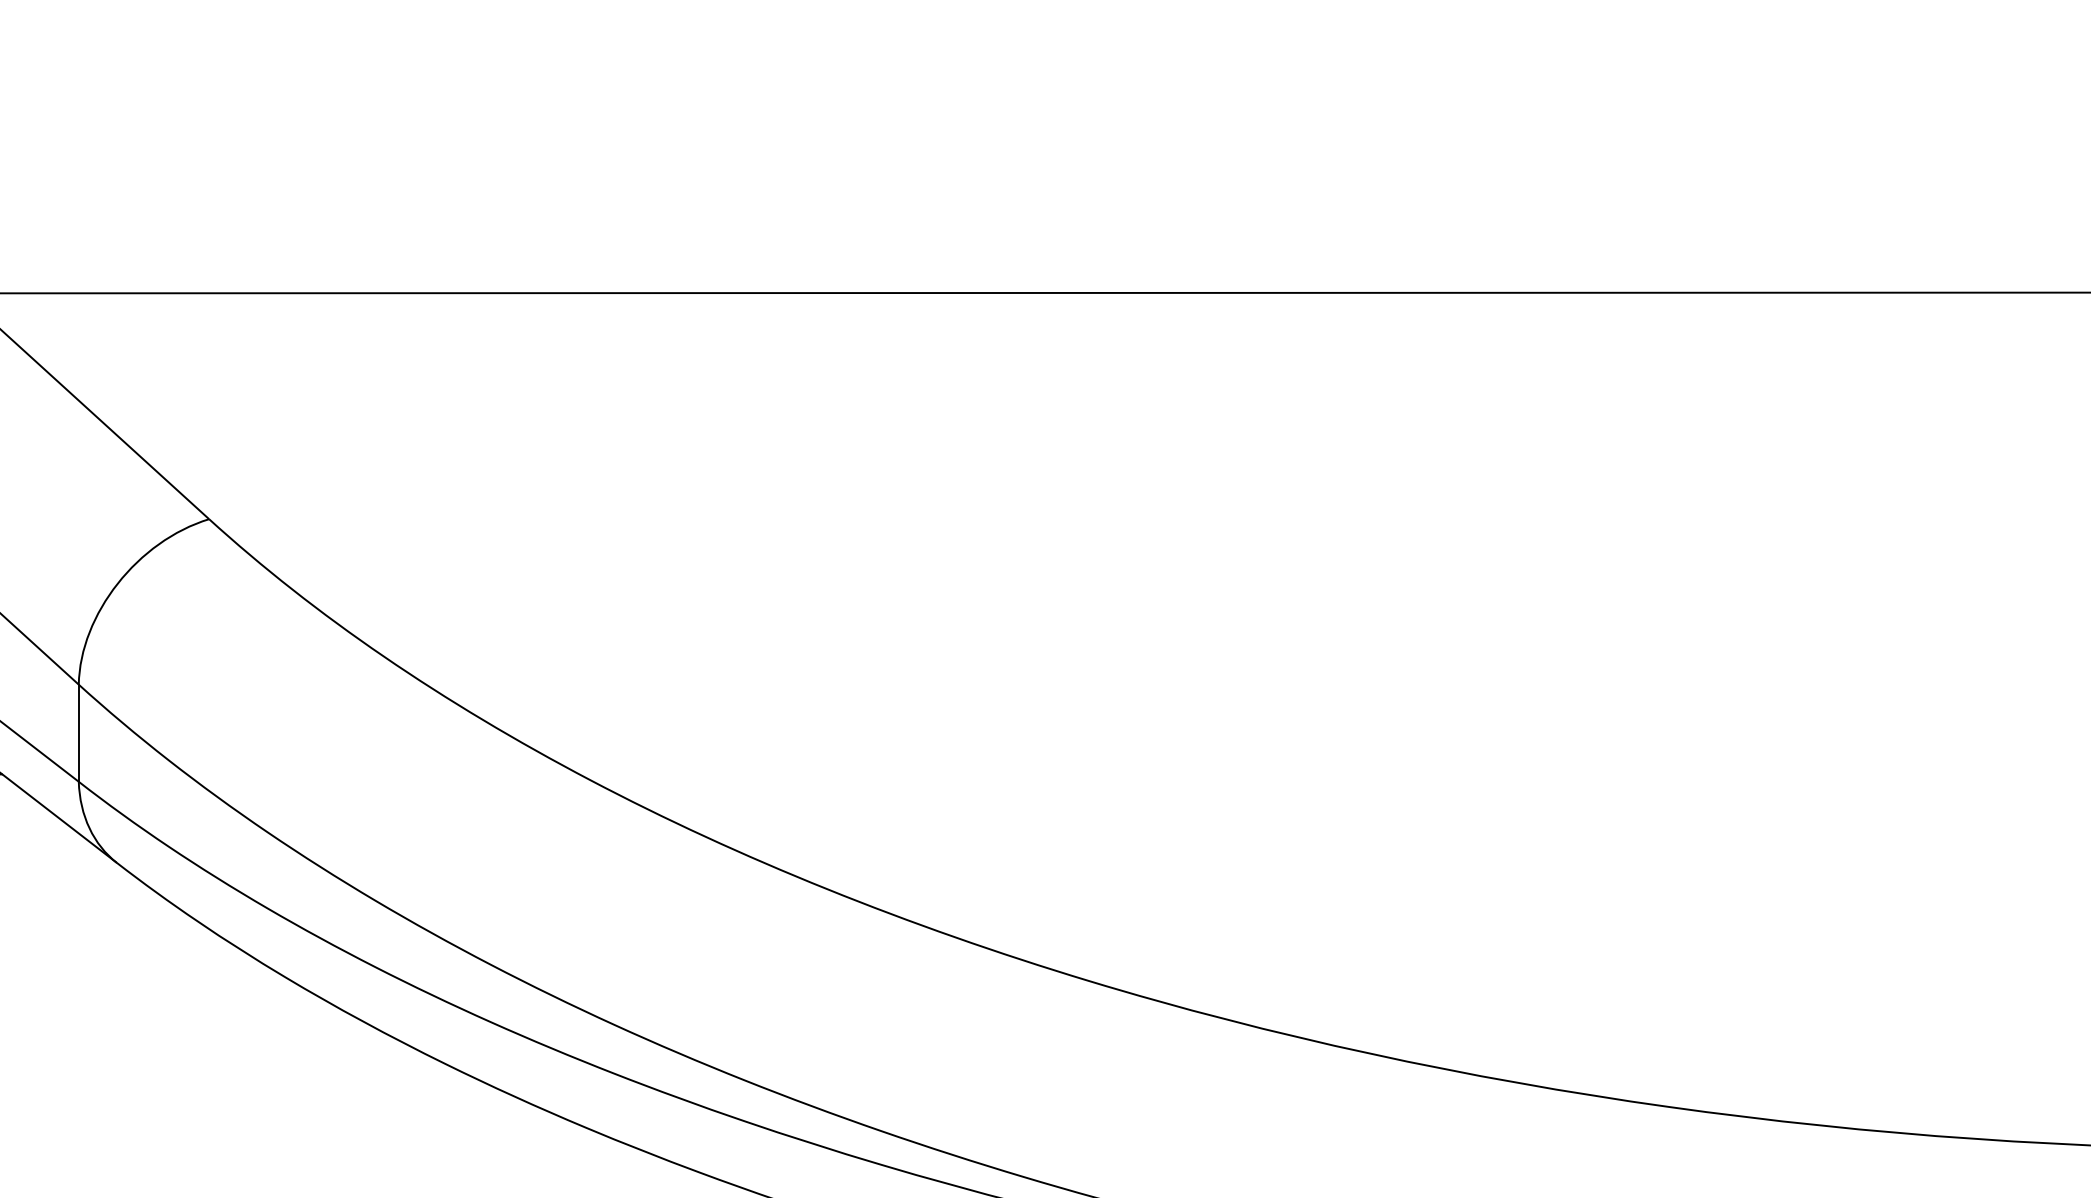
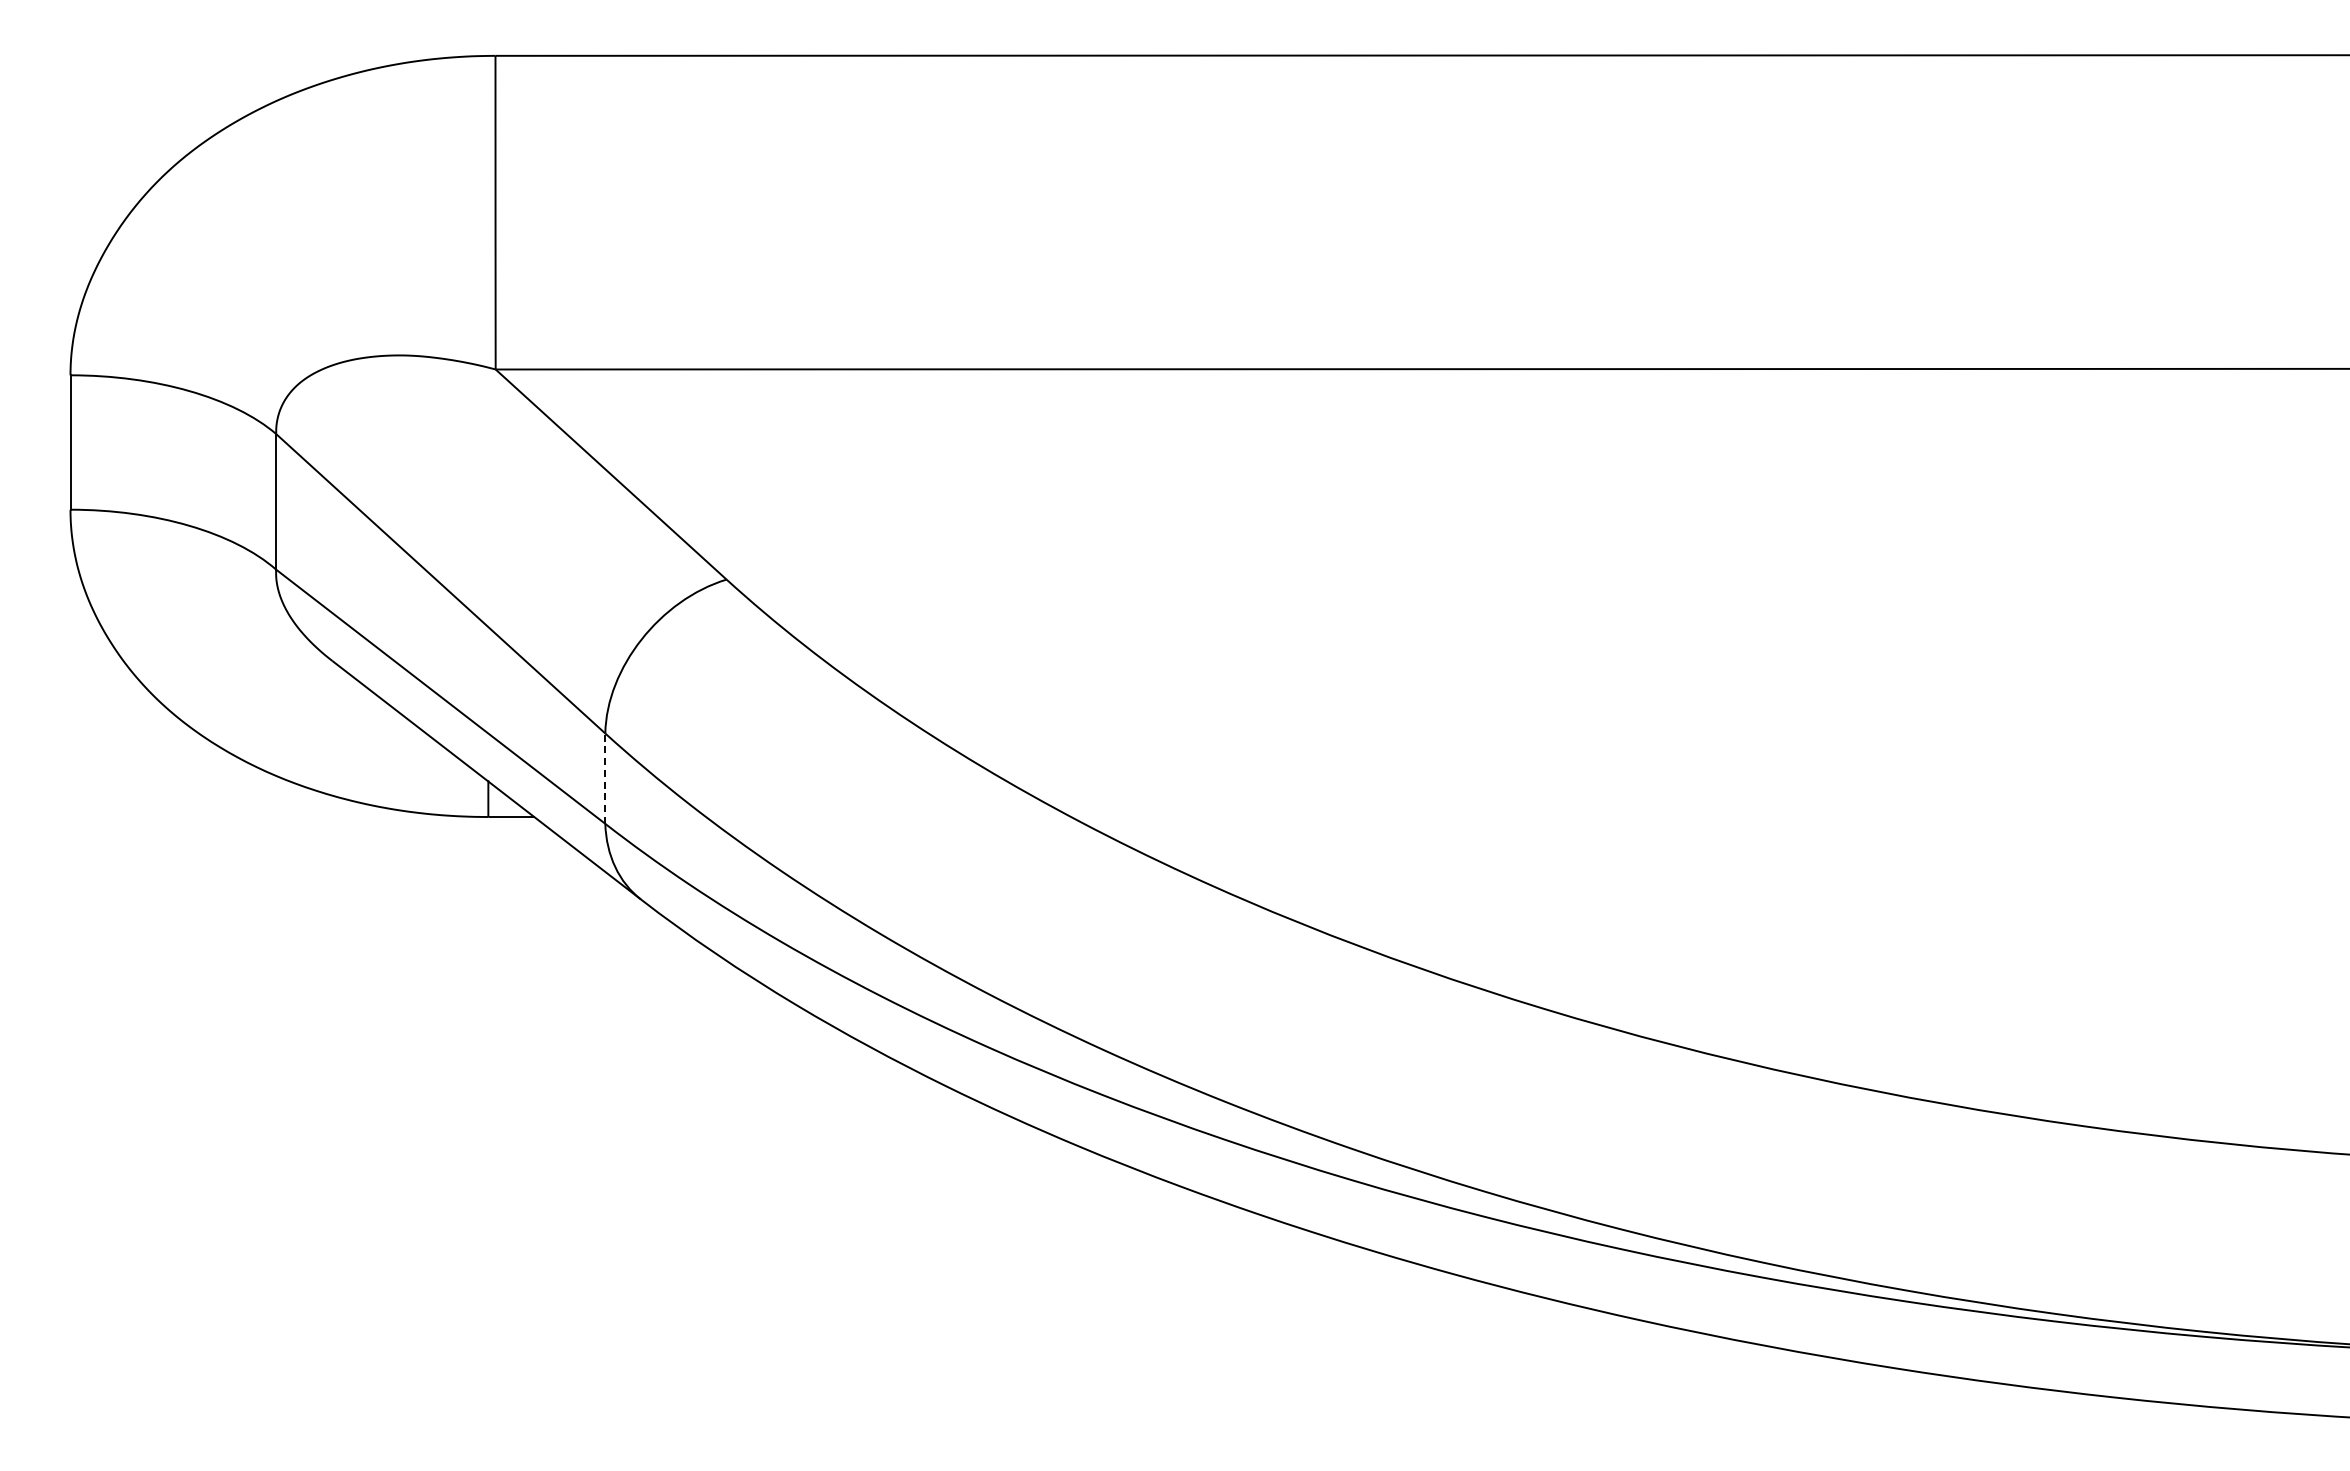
line: (78, 733) -> (605, 778), solid -> dashed

